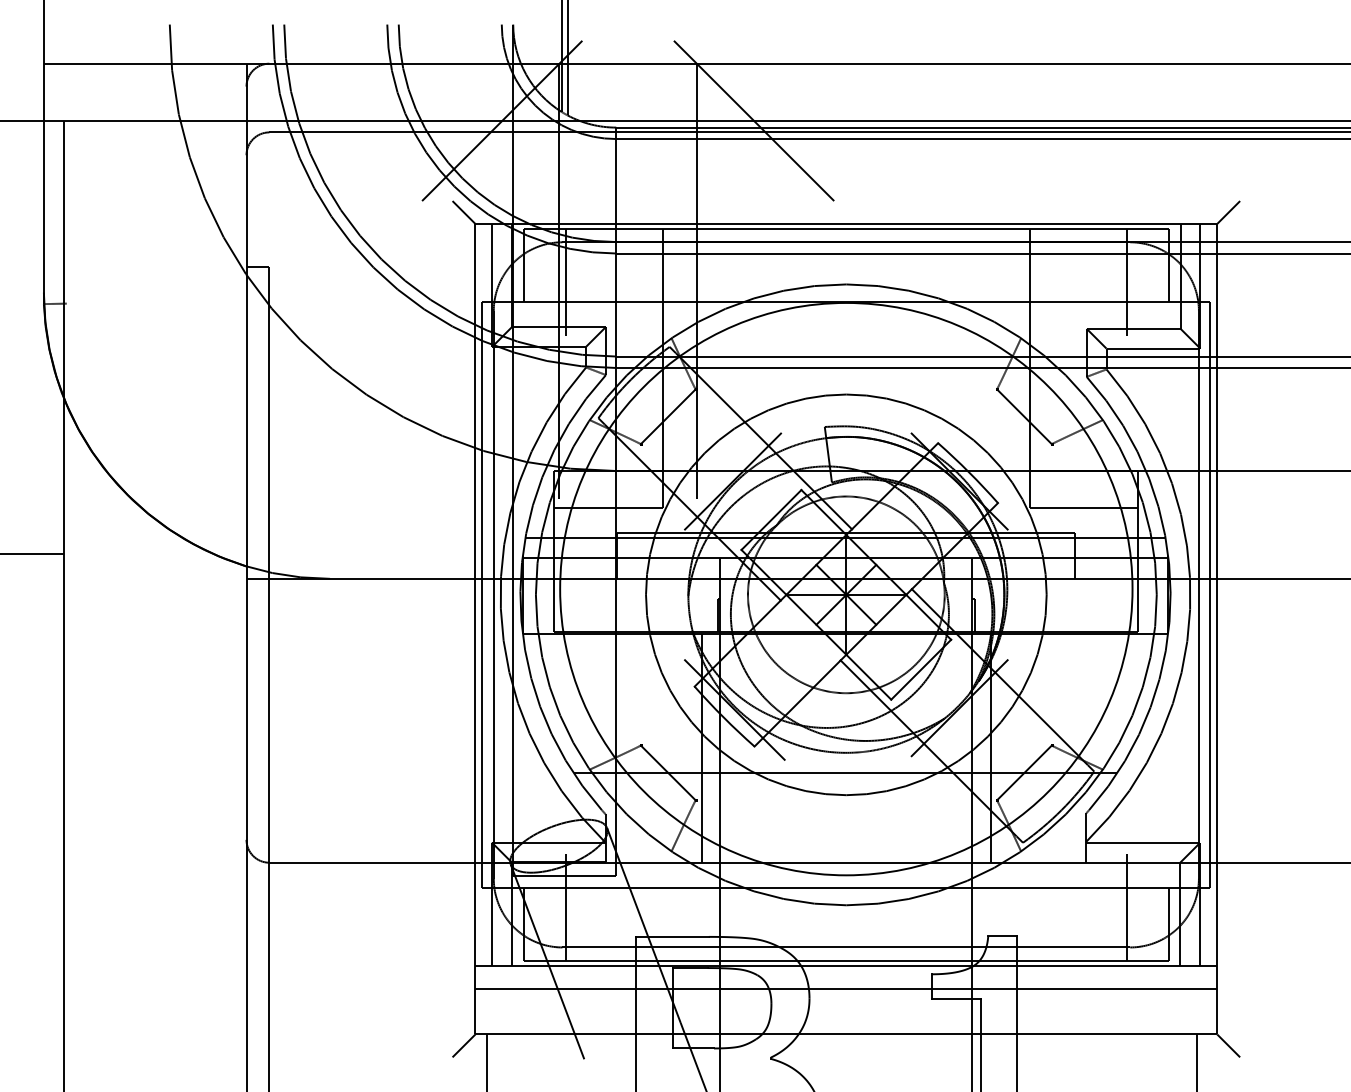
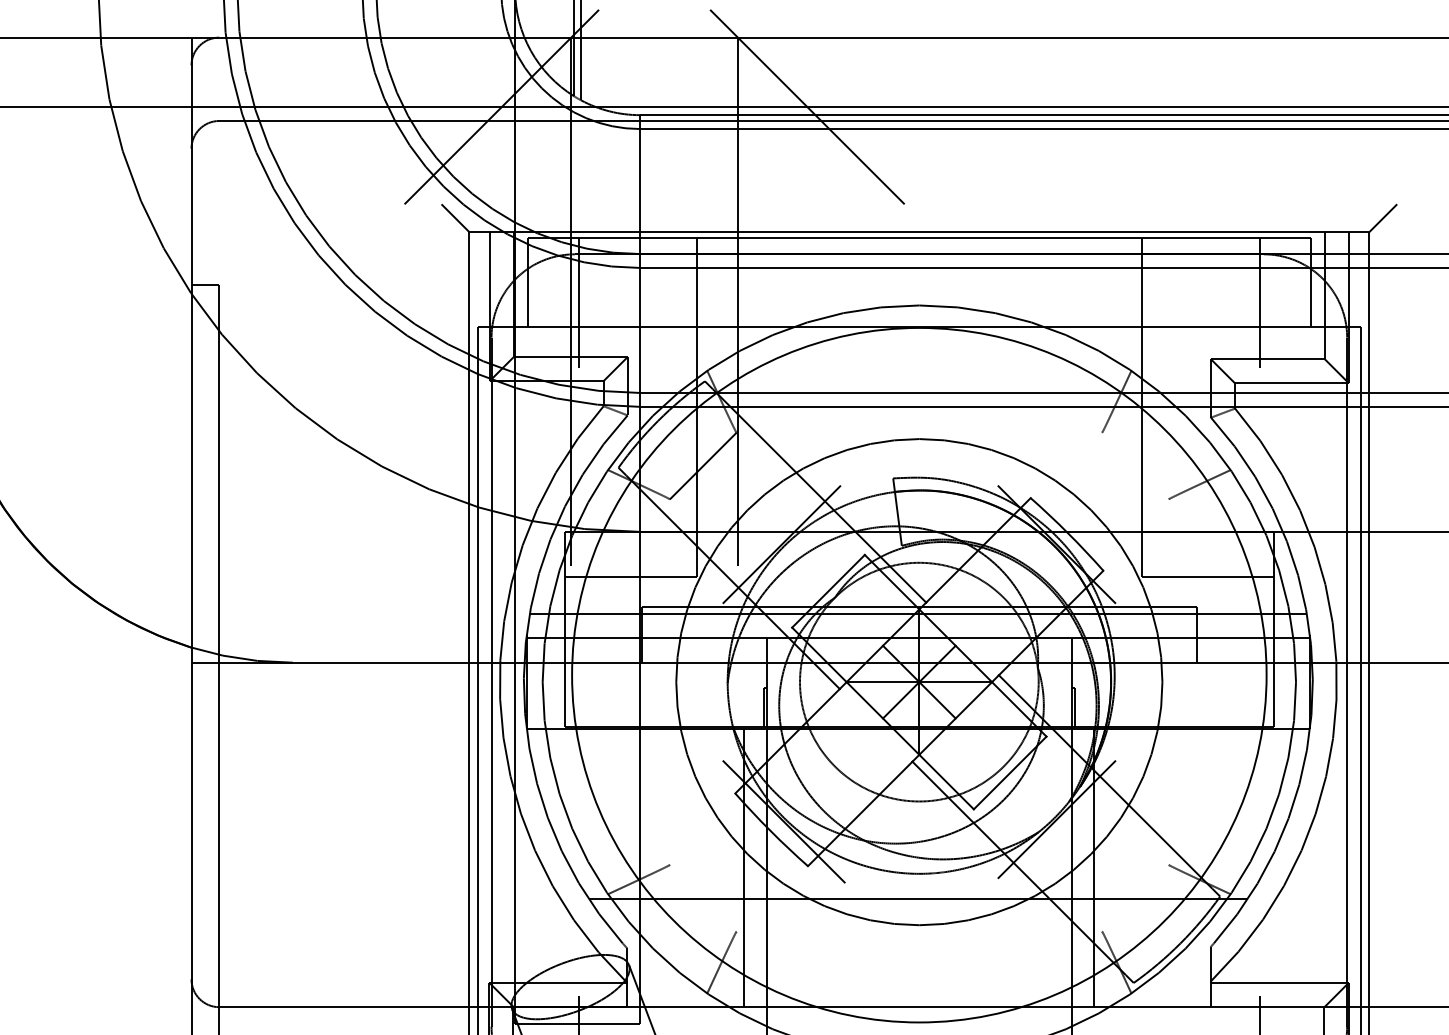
line: (1023, 416) -> (1134, 465), removed
line: (667, 772) -> (702, 897), removed
line: (1023, 772) -> (1134, 897), removed

